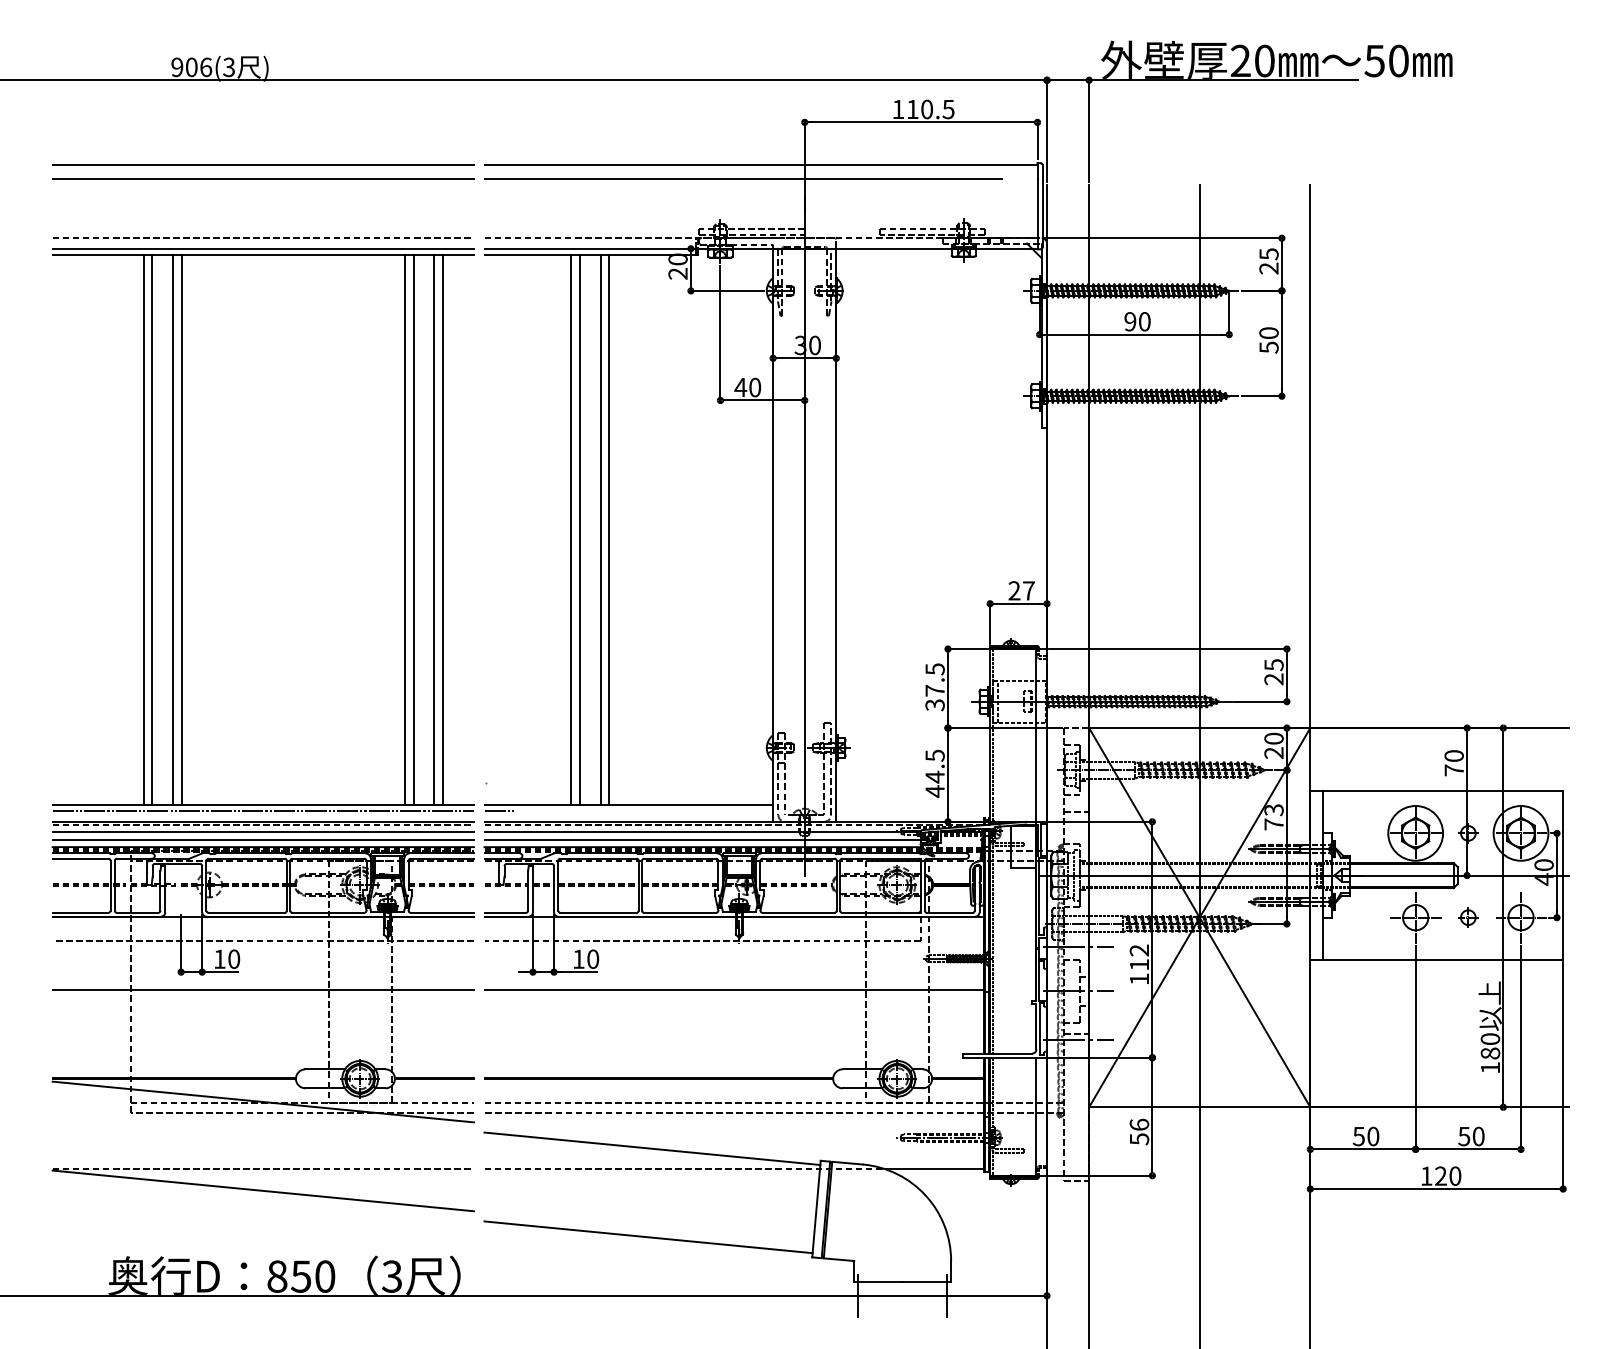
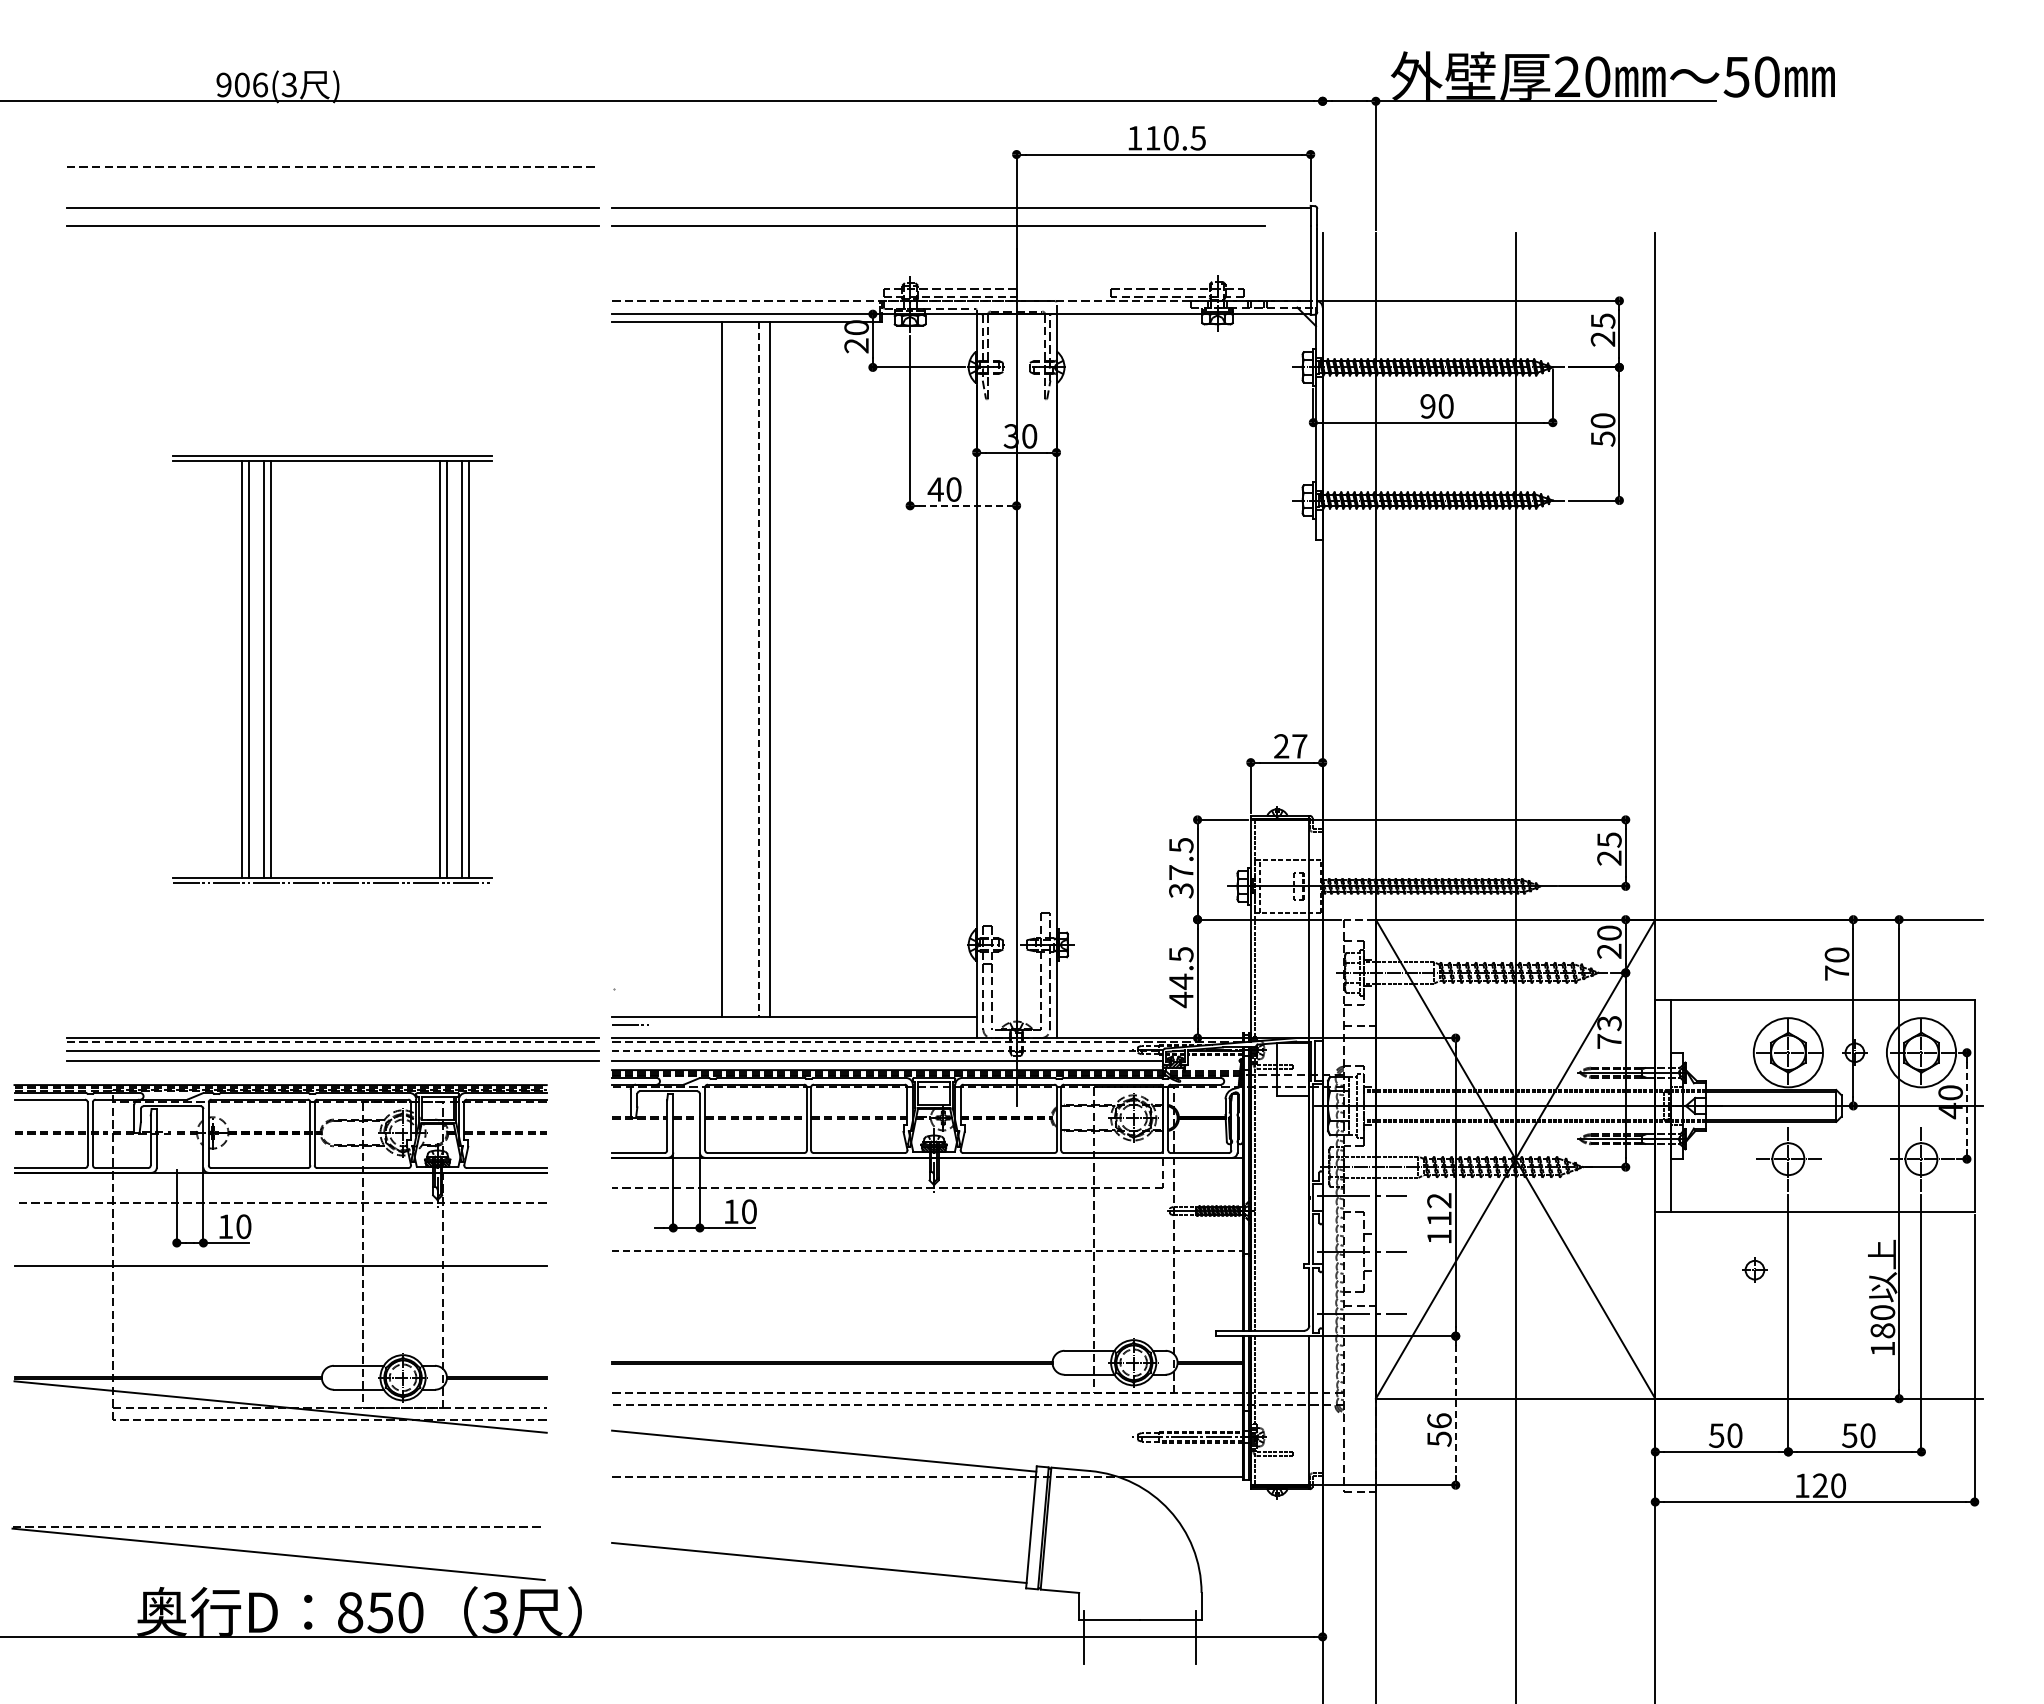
line: (1046, 130) -> (1322, 164), removed
line: (259, 237) -> (327, 166), moved
line: (762, 400) -> (963, 505), solid -> dashed
part: (263, 530) -> (332, 669), size x0.6
line: (579, 530) -> (732, 669), removed
line: (600, 530) -> (758, 670), solid -> dashed
line: (703, 832) -> (888, 1051), solid -> dashed
line: (1556, 875) -> (1966, 1106), solid -> dashed
part: (1468, 917) -> (1754, 1269), moved
part: (263, 989) -> (280, 1265), moved
line: (734, 990) -> (927, 1251), solid -> dashed
line: (1152, 1117) -> (1455, 1411), solid -> dashed
part: (263, 1190) -> (278, 1553), moved

